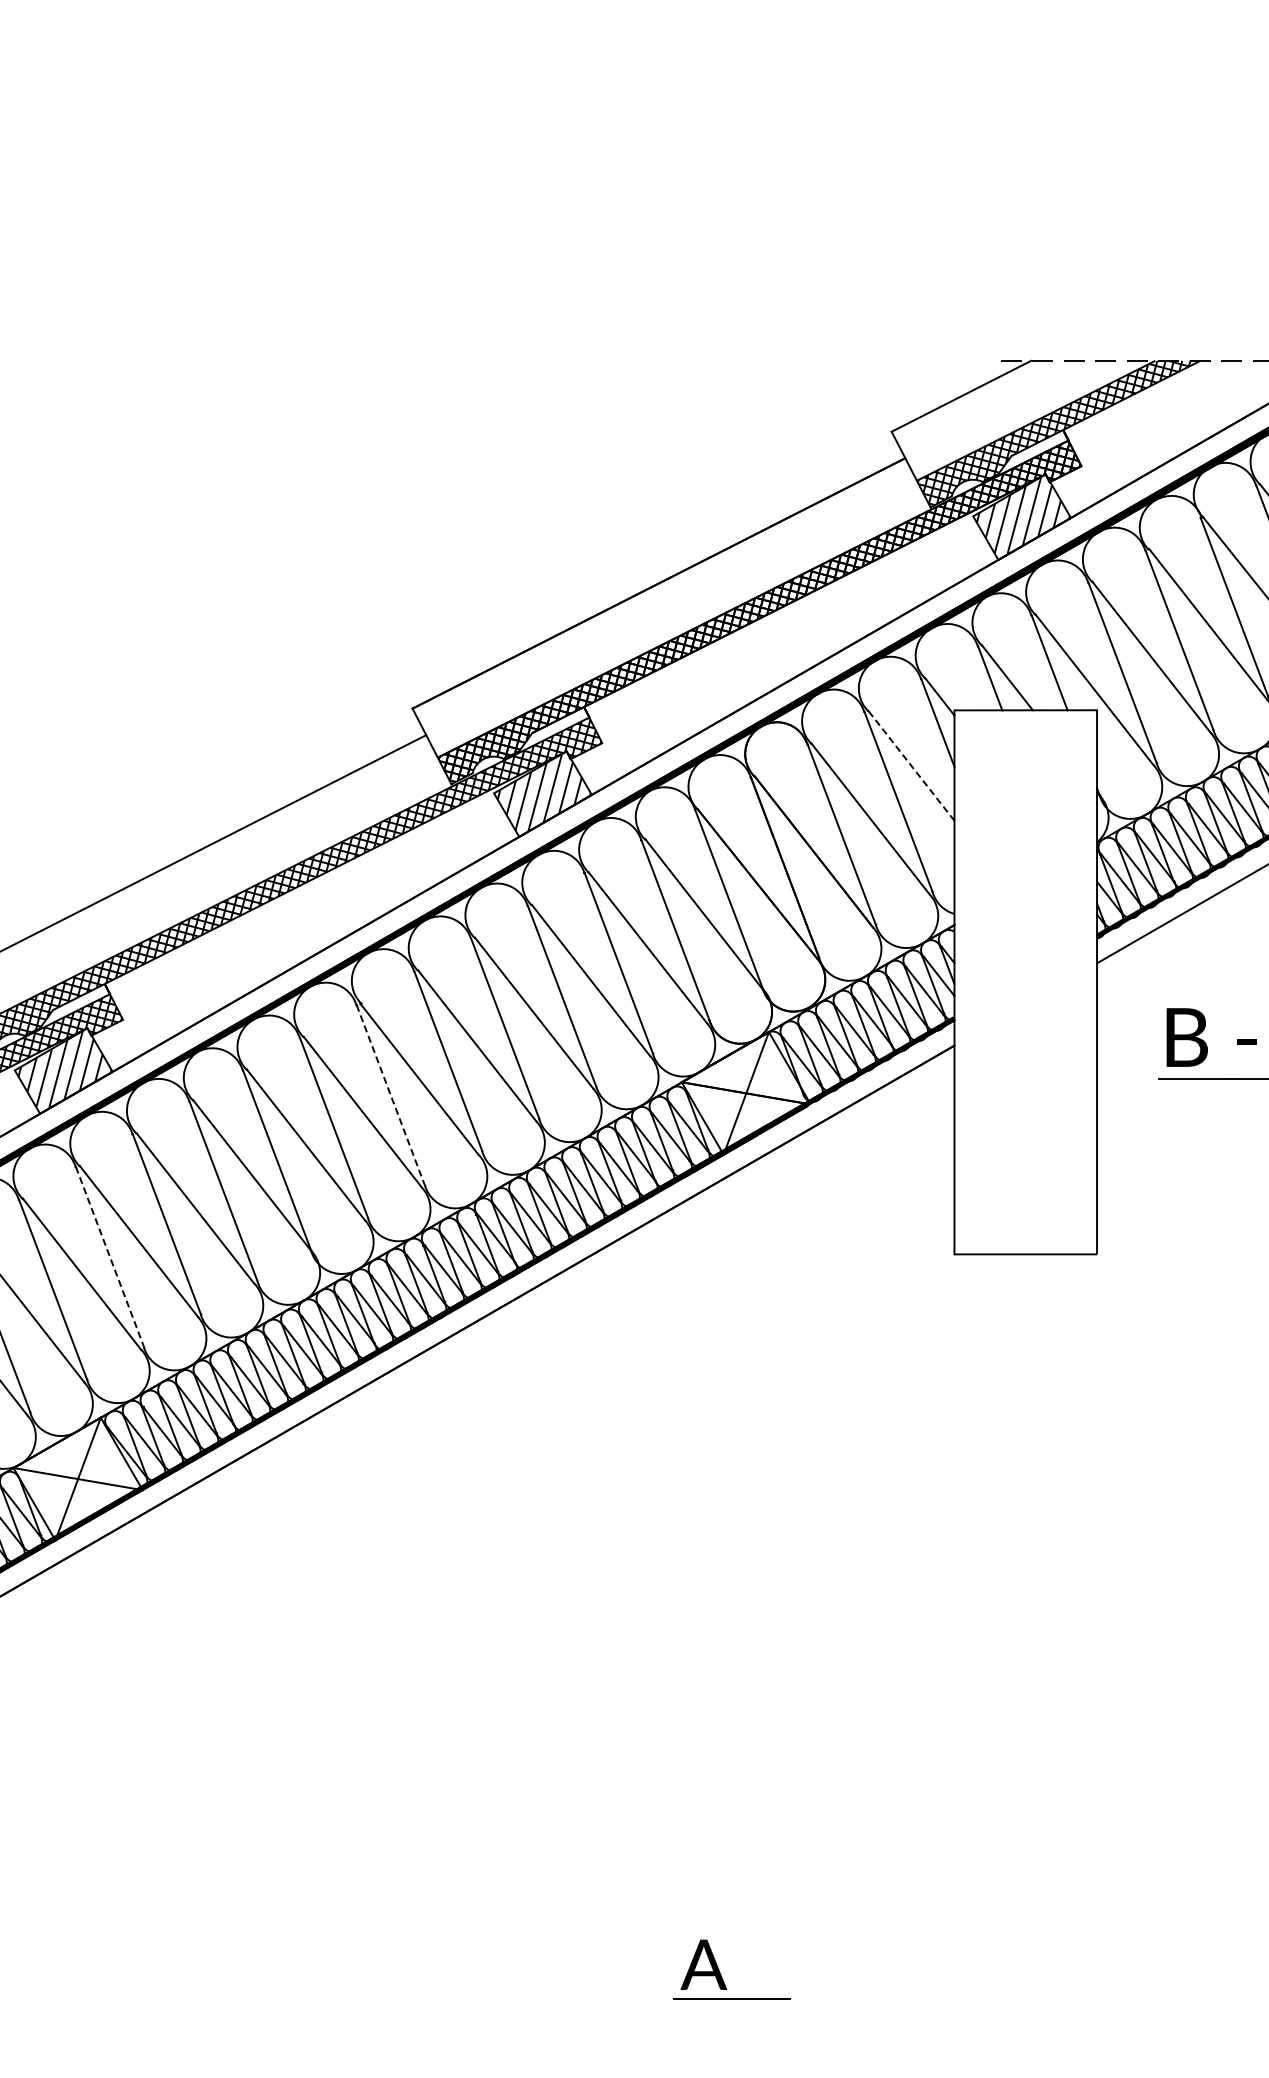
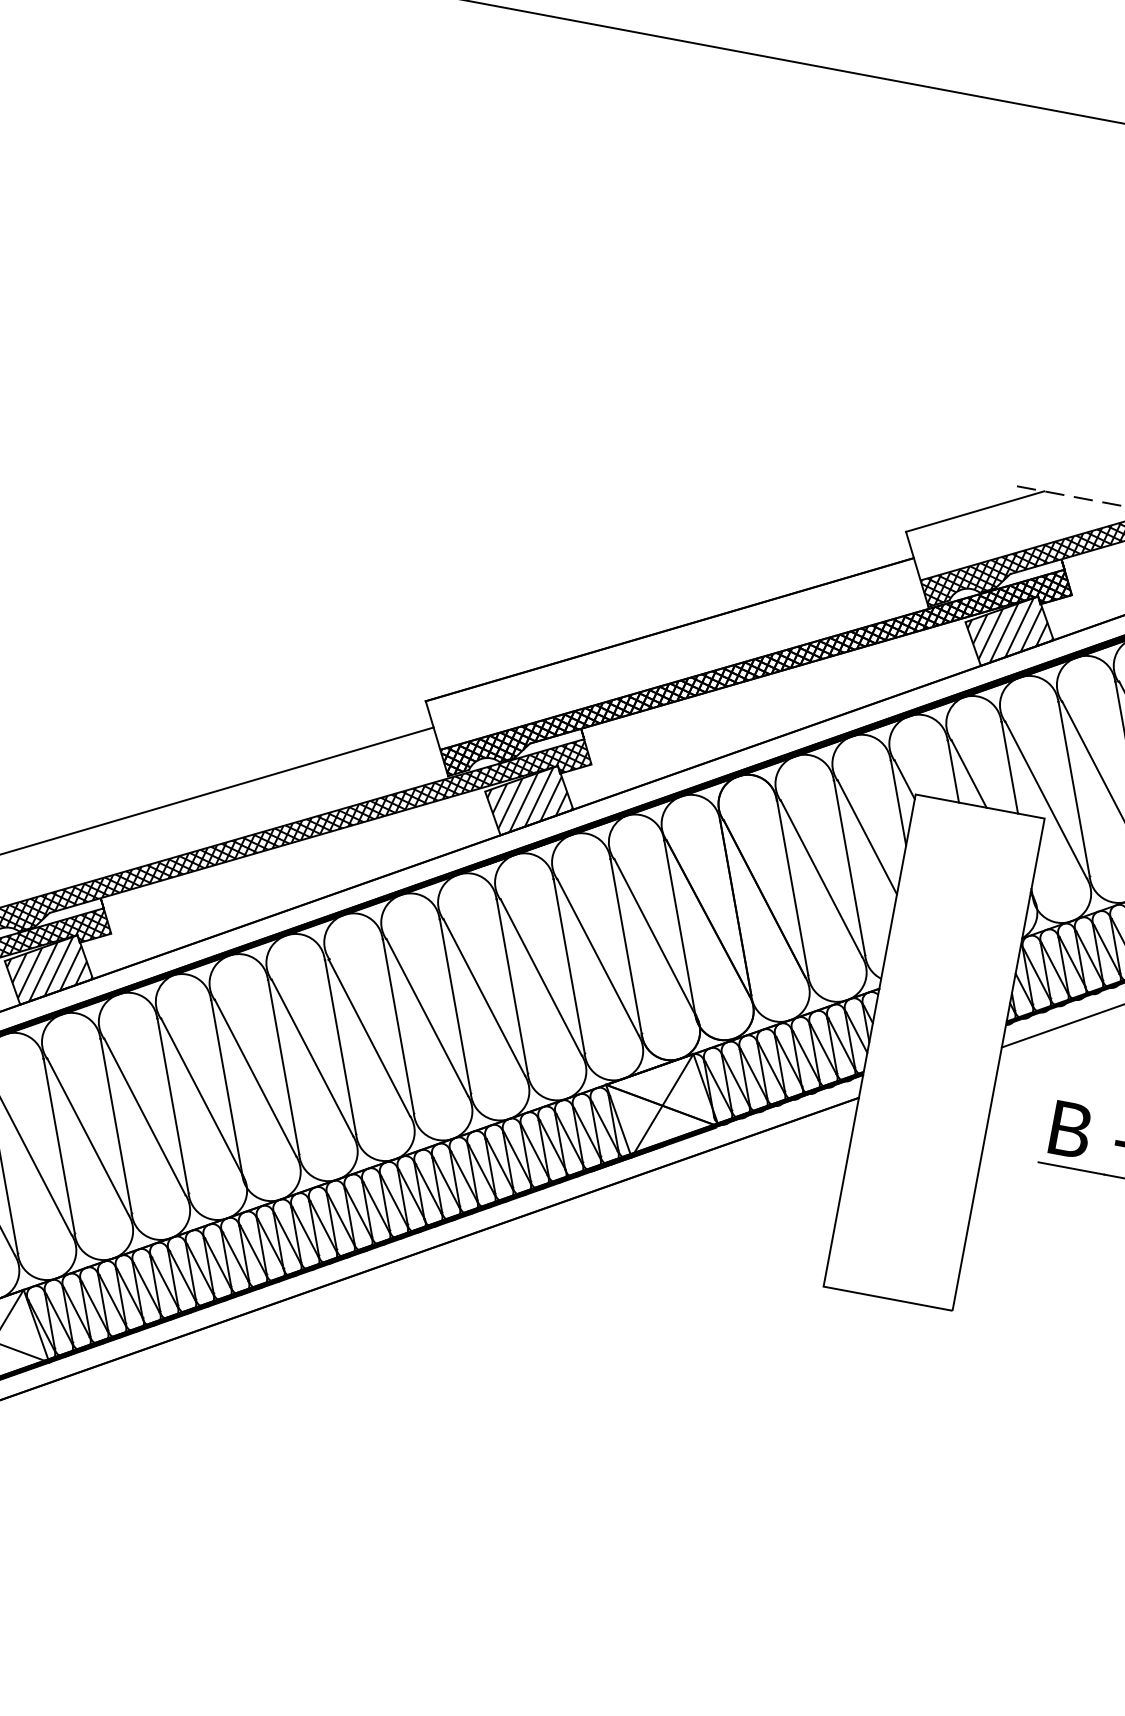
line: (911, 765) -> (867, 837), dashed -> solid
line: (390, 1095) -> (340, 1047), dashed -> solid
line: (110, 1257) -> (59, 1146), dashed -> solid

